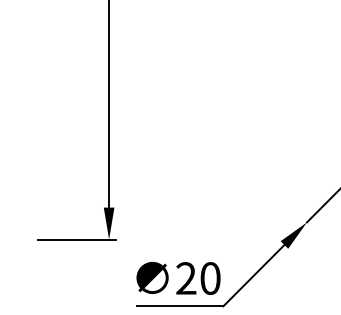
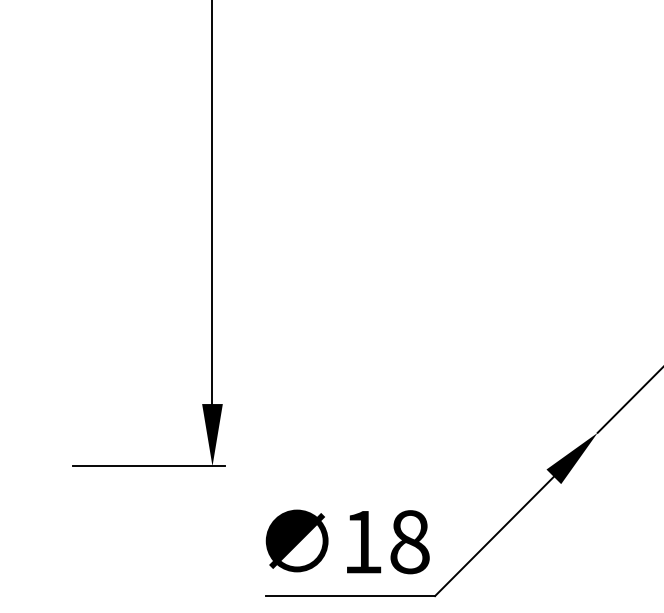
text: (198, 278) -> (386, 542), 20 -> 18

